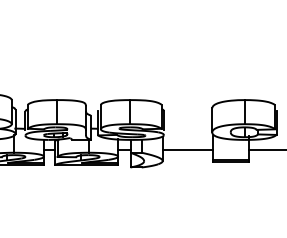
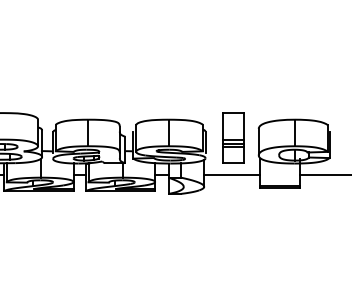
part: (189, 116) -> (233, 137), added

